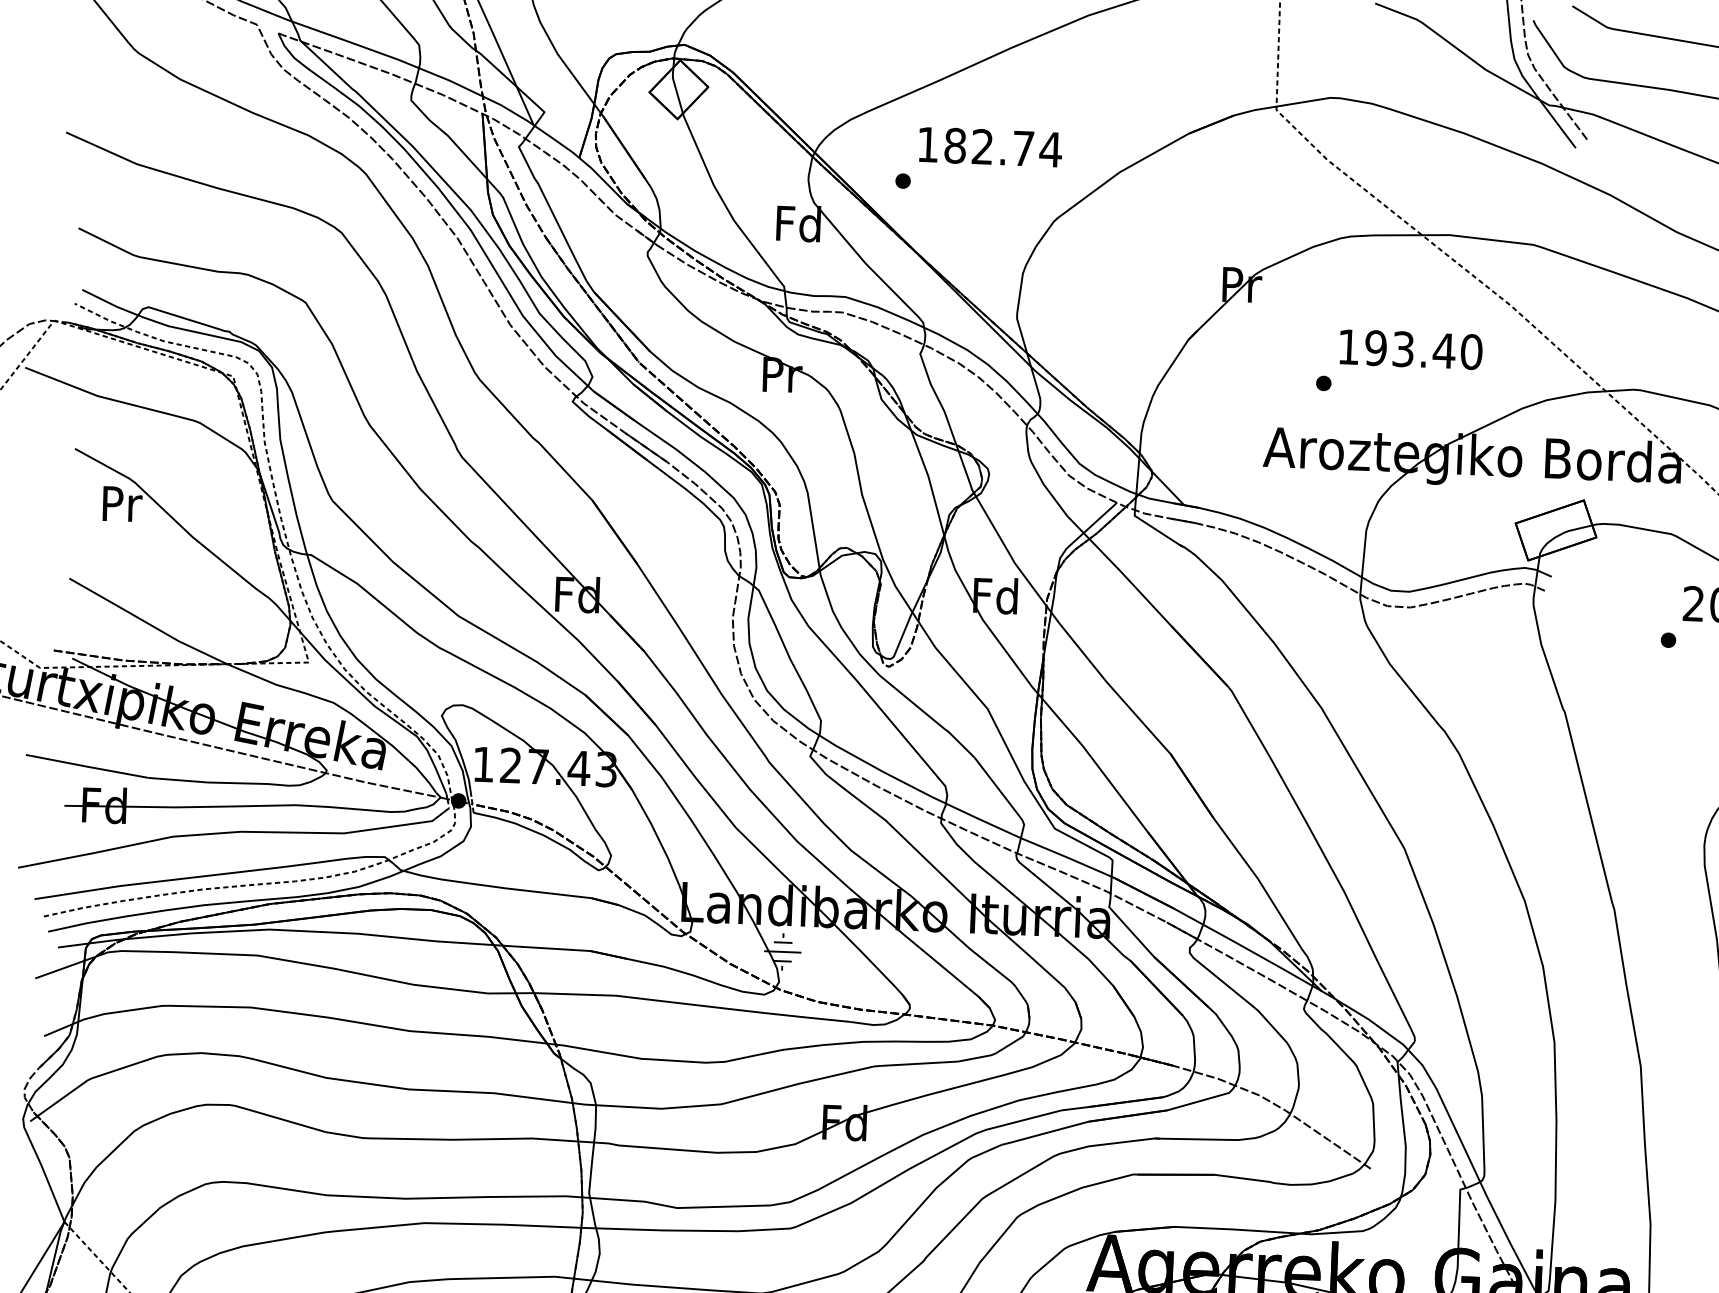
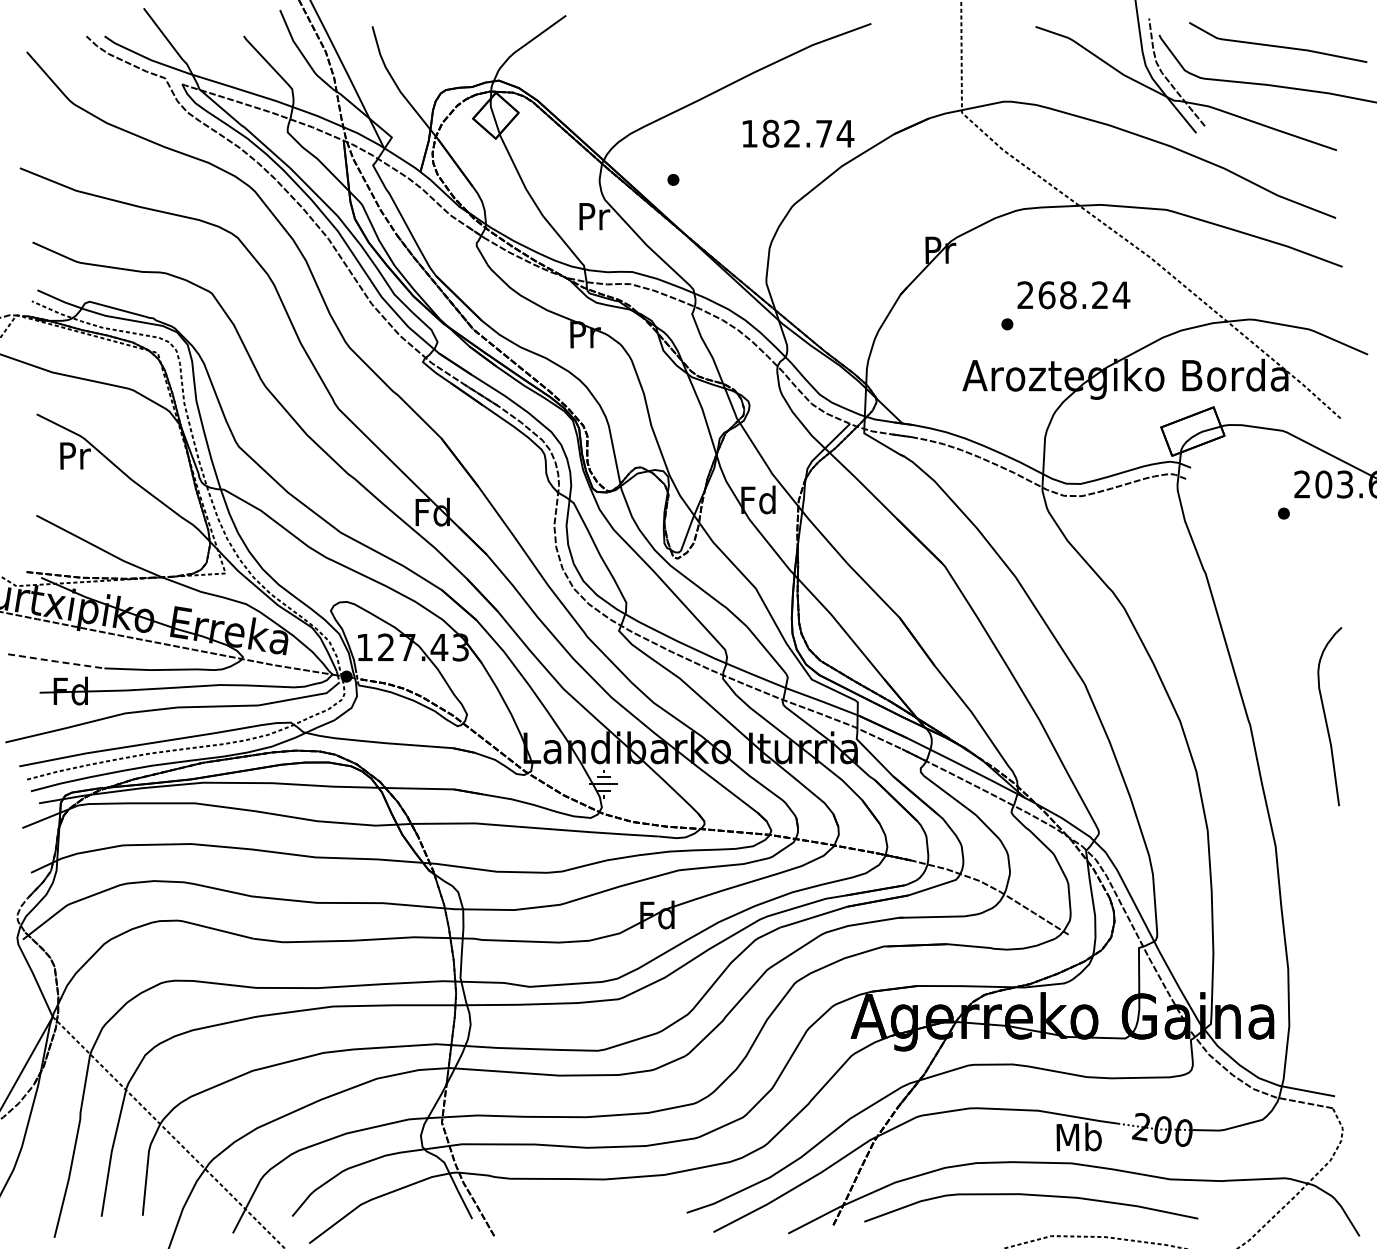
text: (990, 146) -> (798, 133), moved
text: (798, 223) -> (593, 216), Fd -> Pr
text: (1409, 349) -> (1073, 295), 193.40 -> 268.24
line: (87, 766) -> (56, 661), solid -> dashed

